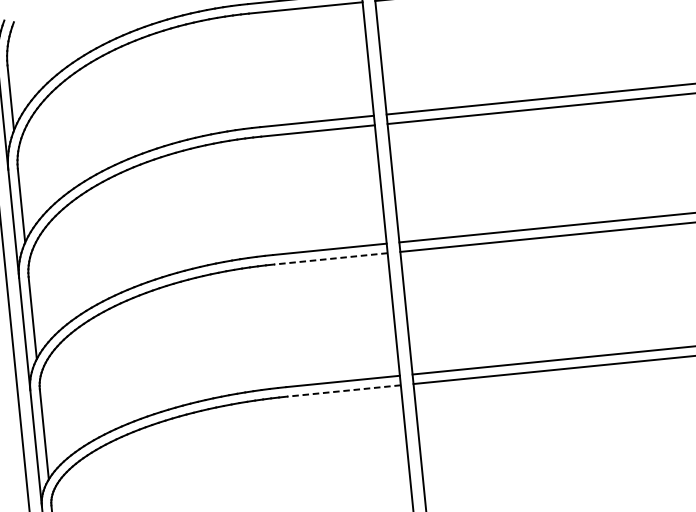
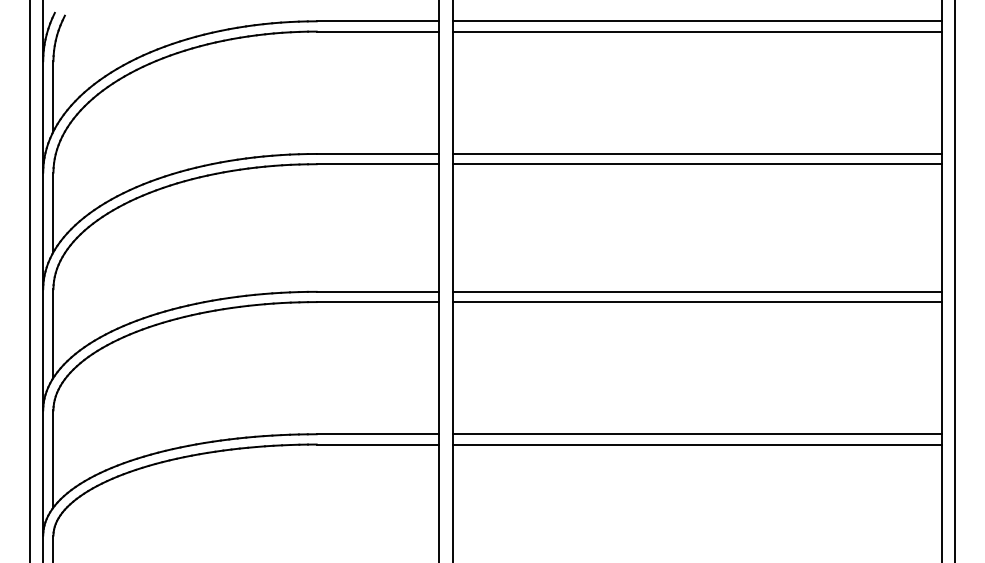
line: (330, 259) -> (377, 302), dashed -> solid
line: (343, 390) -> (377, 444), dashed -> solid

